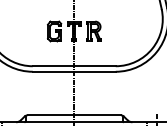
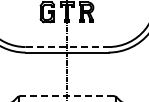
line: (74, 66) -> (67, 47), solid -> dashed
line: (74, 115) -> (67, 96), solid -> dashed

